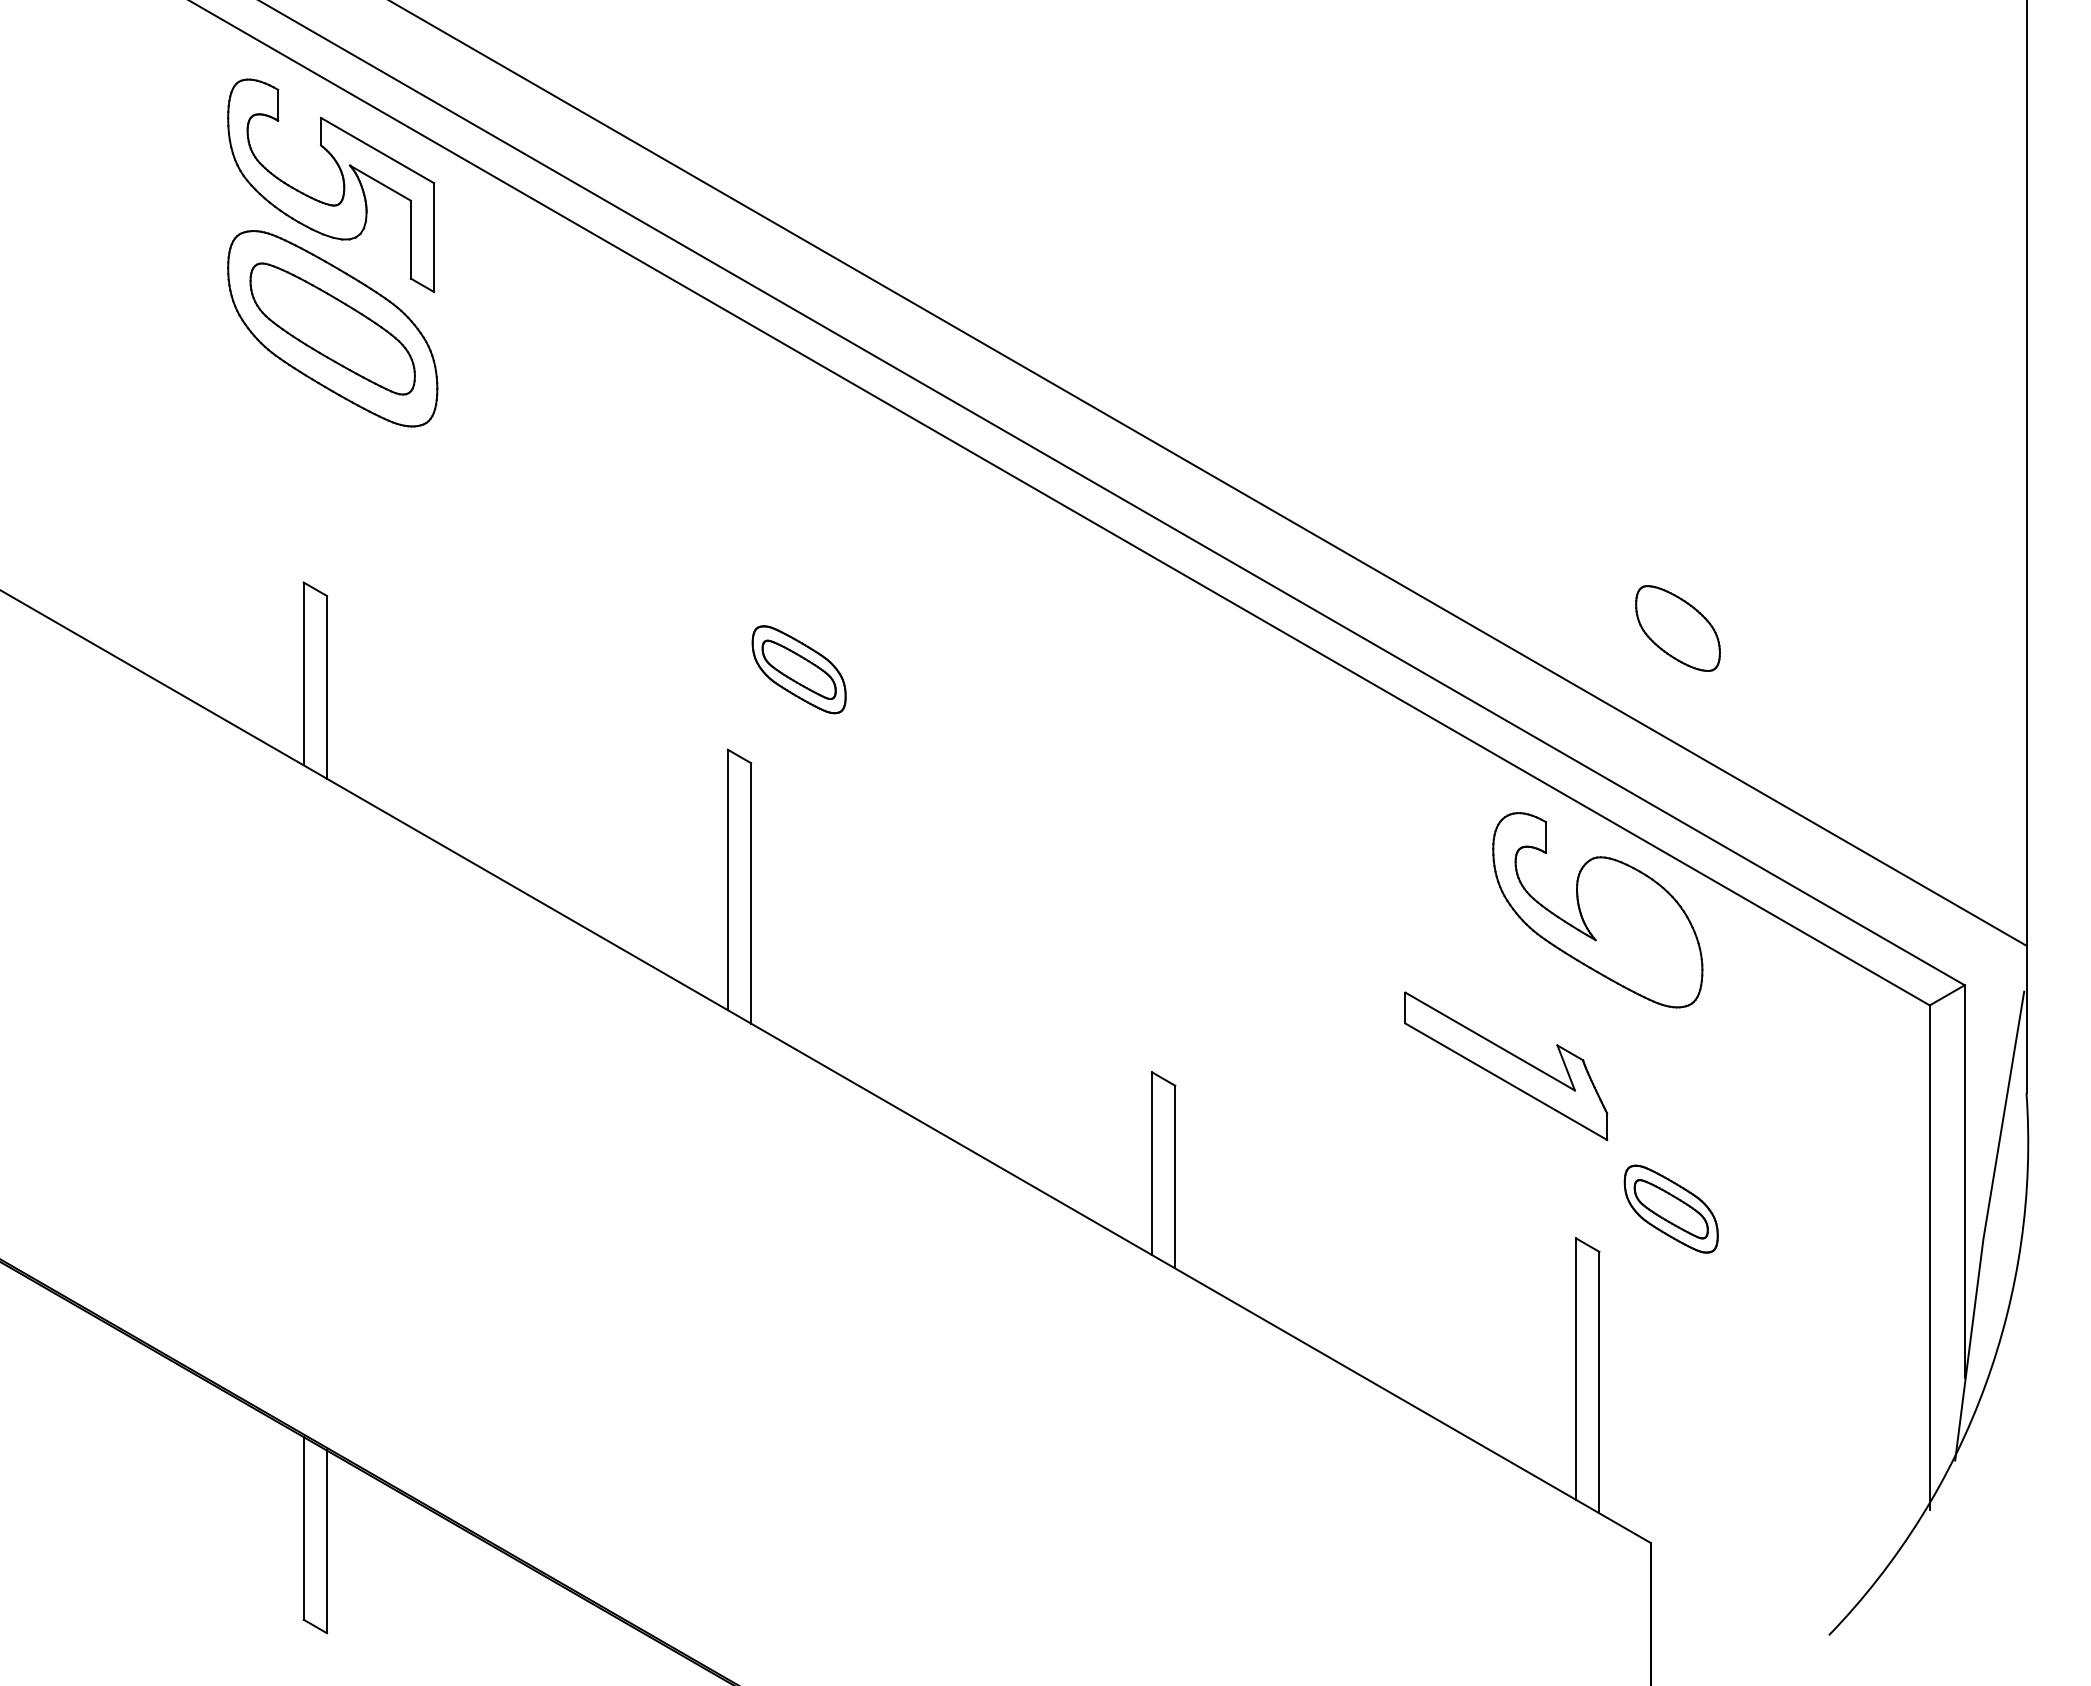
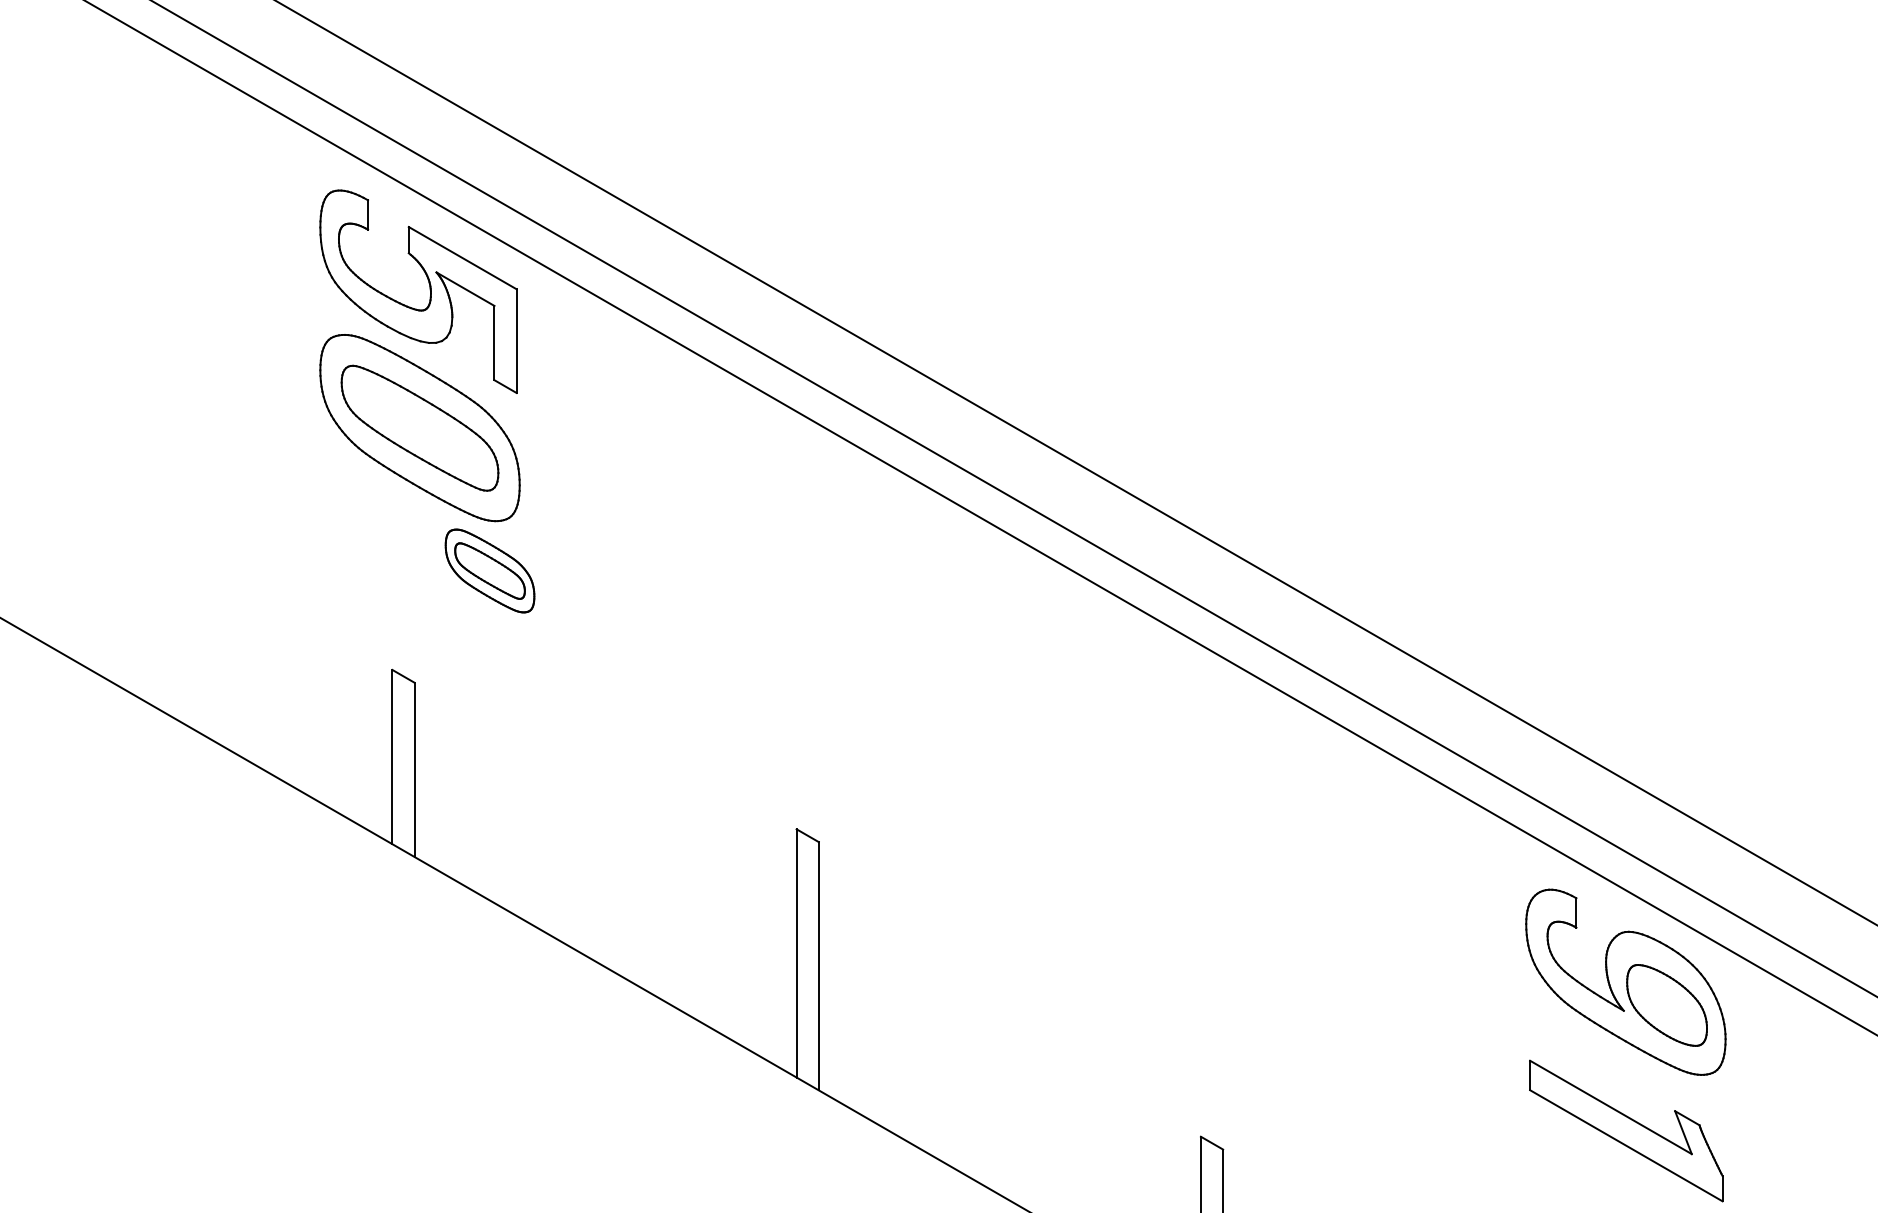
part: (1677, 628) -> (1666, 1005), moved
part: (798, 669) -> (489, 570), moved
part: (1506, 1066) -> (1626, 1131), moved

